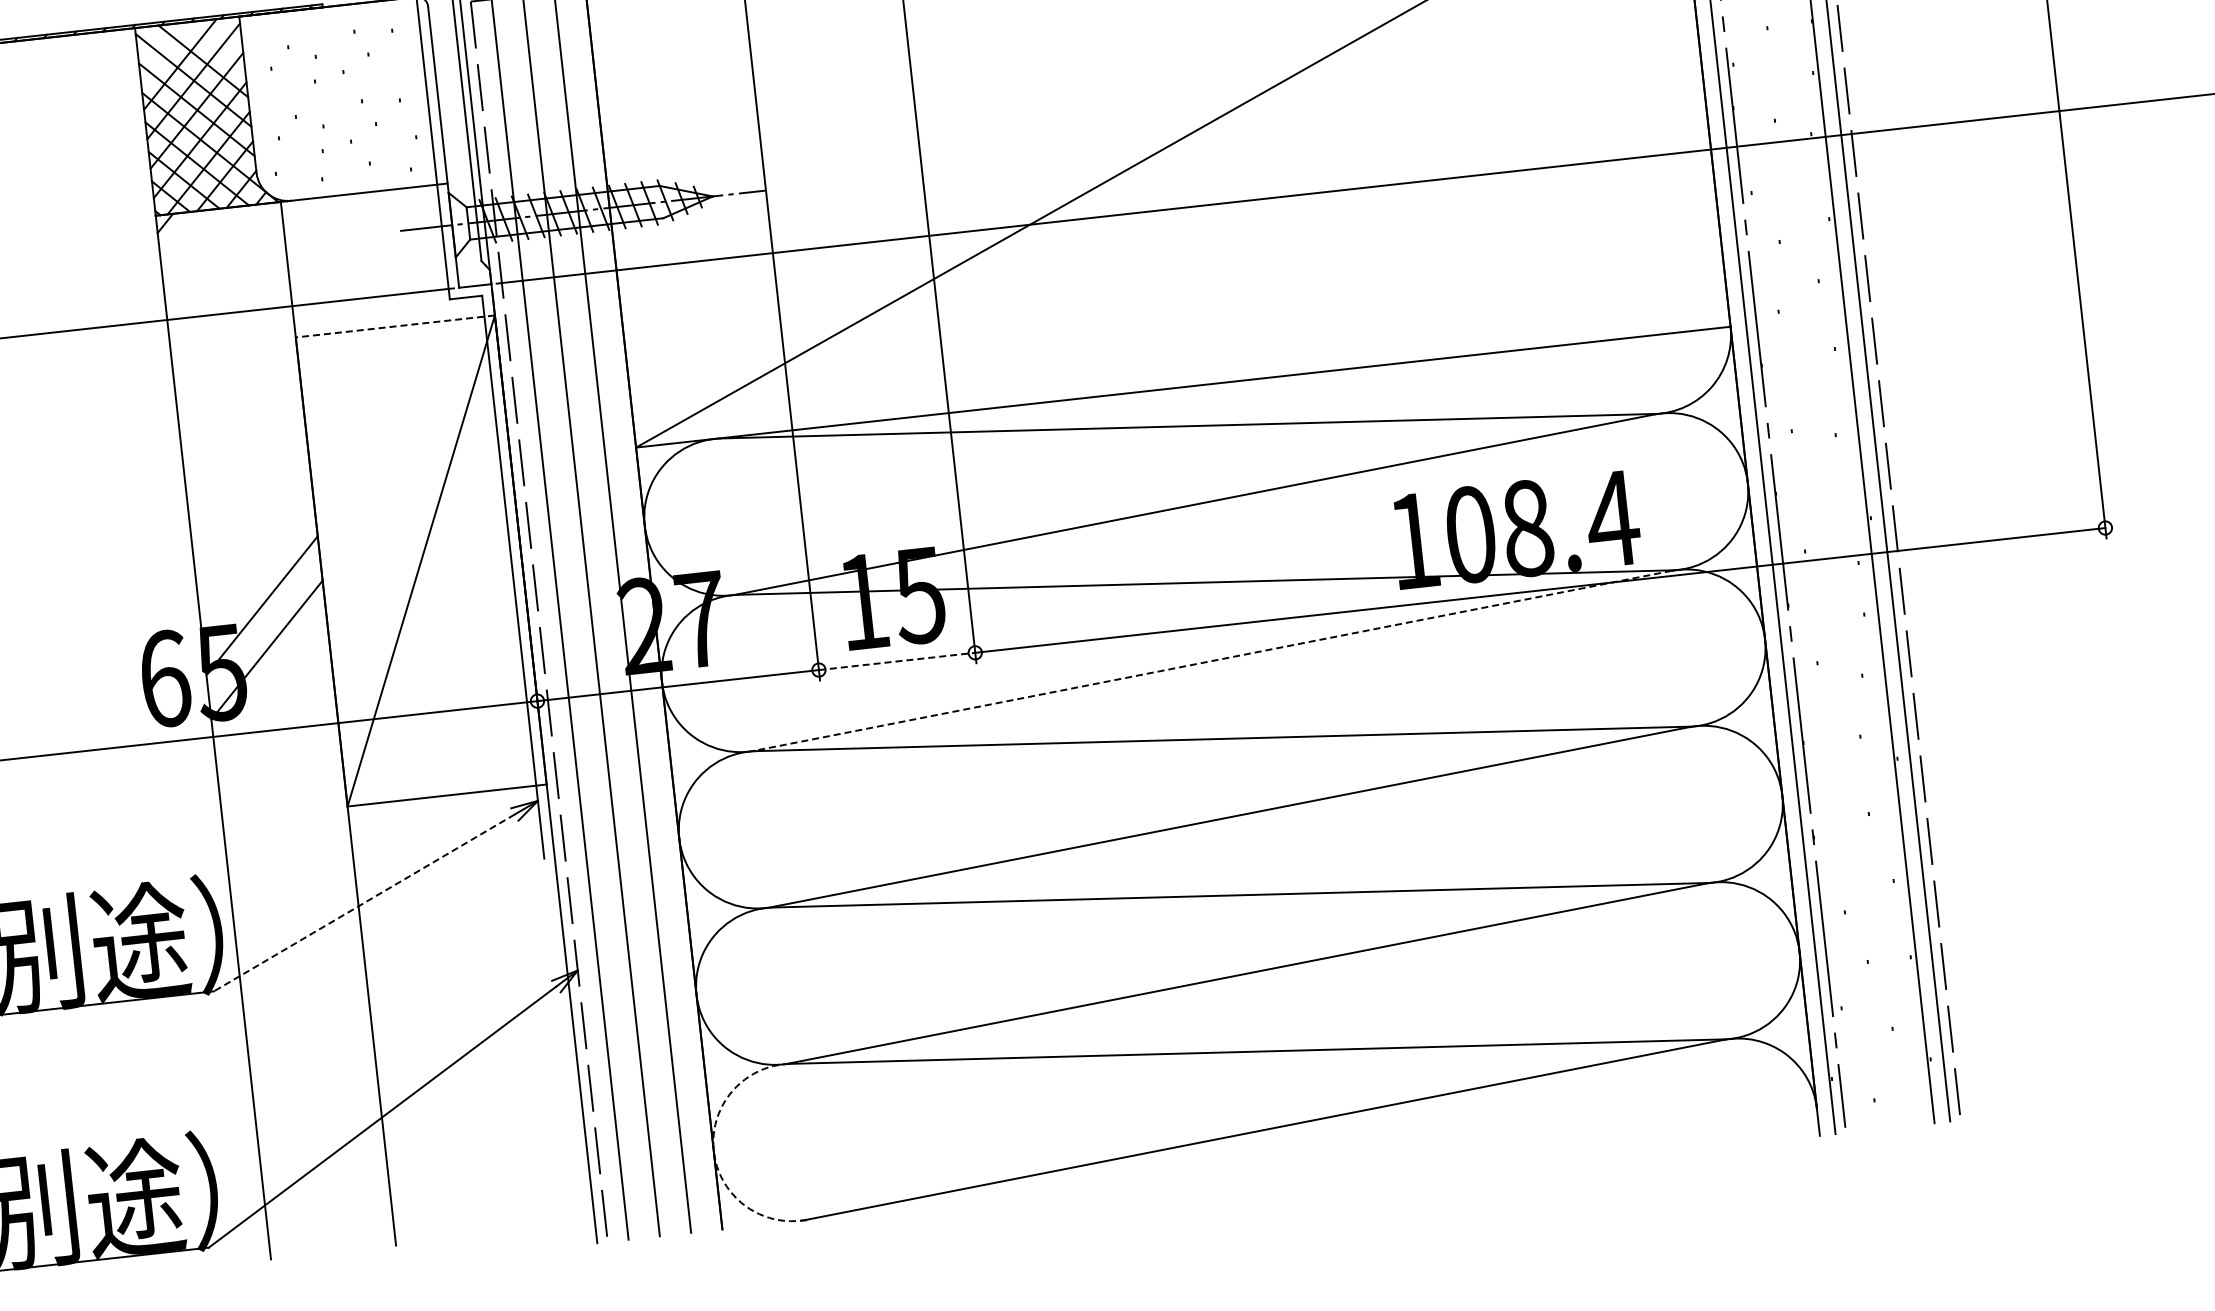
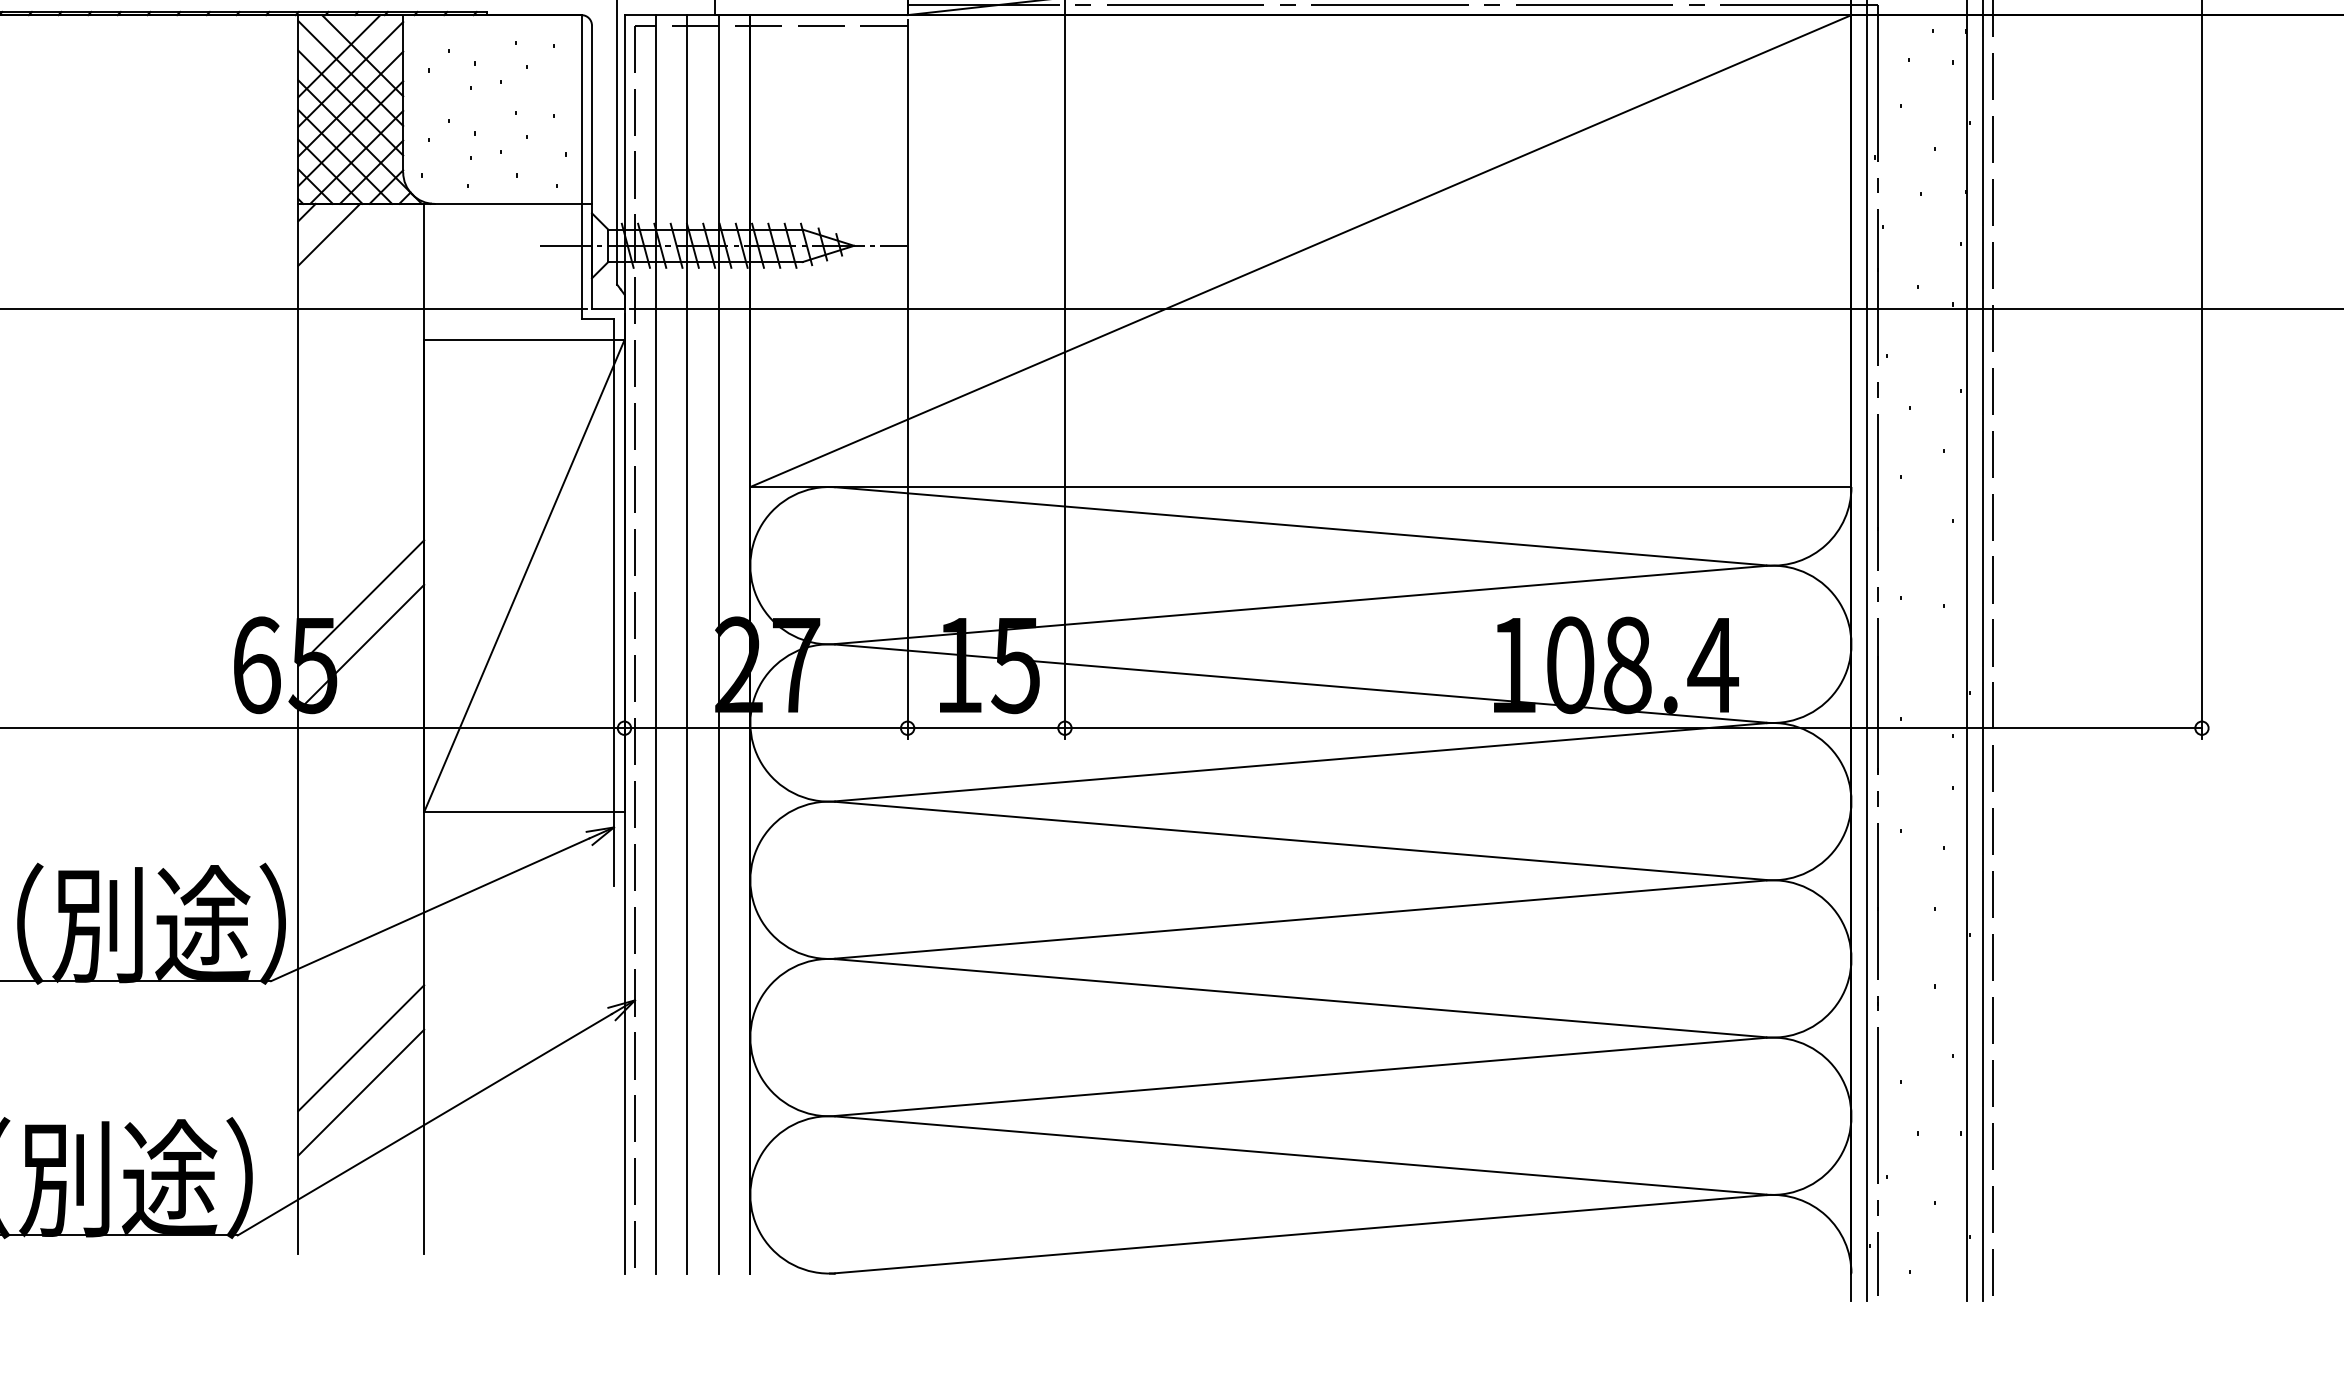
line: (190, 242) -> (329, 234), added
line: (394, 326) -> (523, 340), dashed -> solid
line: (897, 661) -> (986, 728), dashed -> solid
line: (1213, 661) -> (1300, 762), dashed -> solid
line: (364, 902) -> (430, 909), dashed -> solid
line: (311, 1048) -> (361, 1048), added
line: (316, 1092) -> (361, 1092), added
arc: (713, 1150) -> (750, 1194), dashed -> solid

